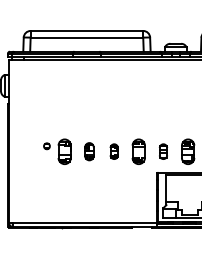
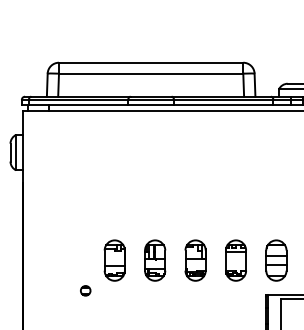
part: (46, 146) -> (84, 291), moved
part: (89, 151) -> (155, 260), size x1.43
part: (114, 151) -> (196, 260), size x1.67
part: (163, 151) -> (276, 260), size x1.67

